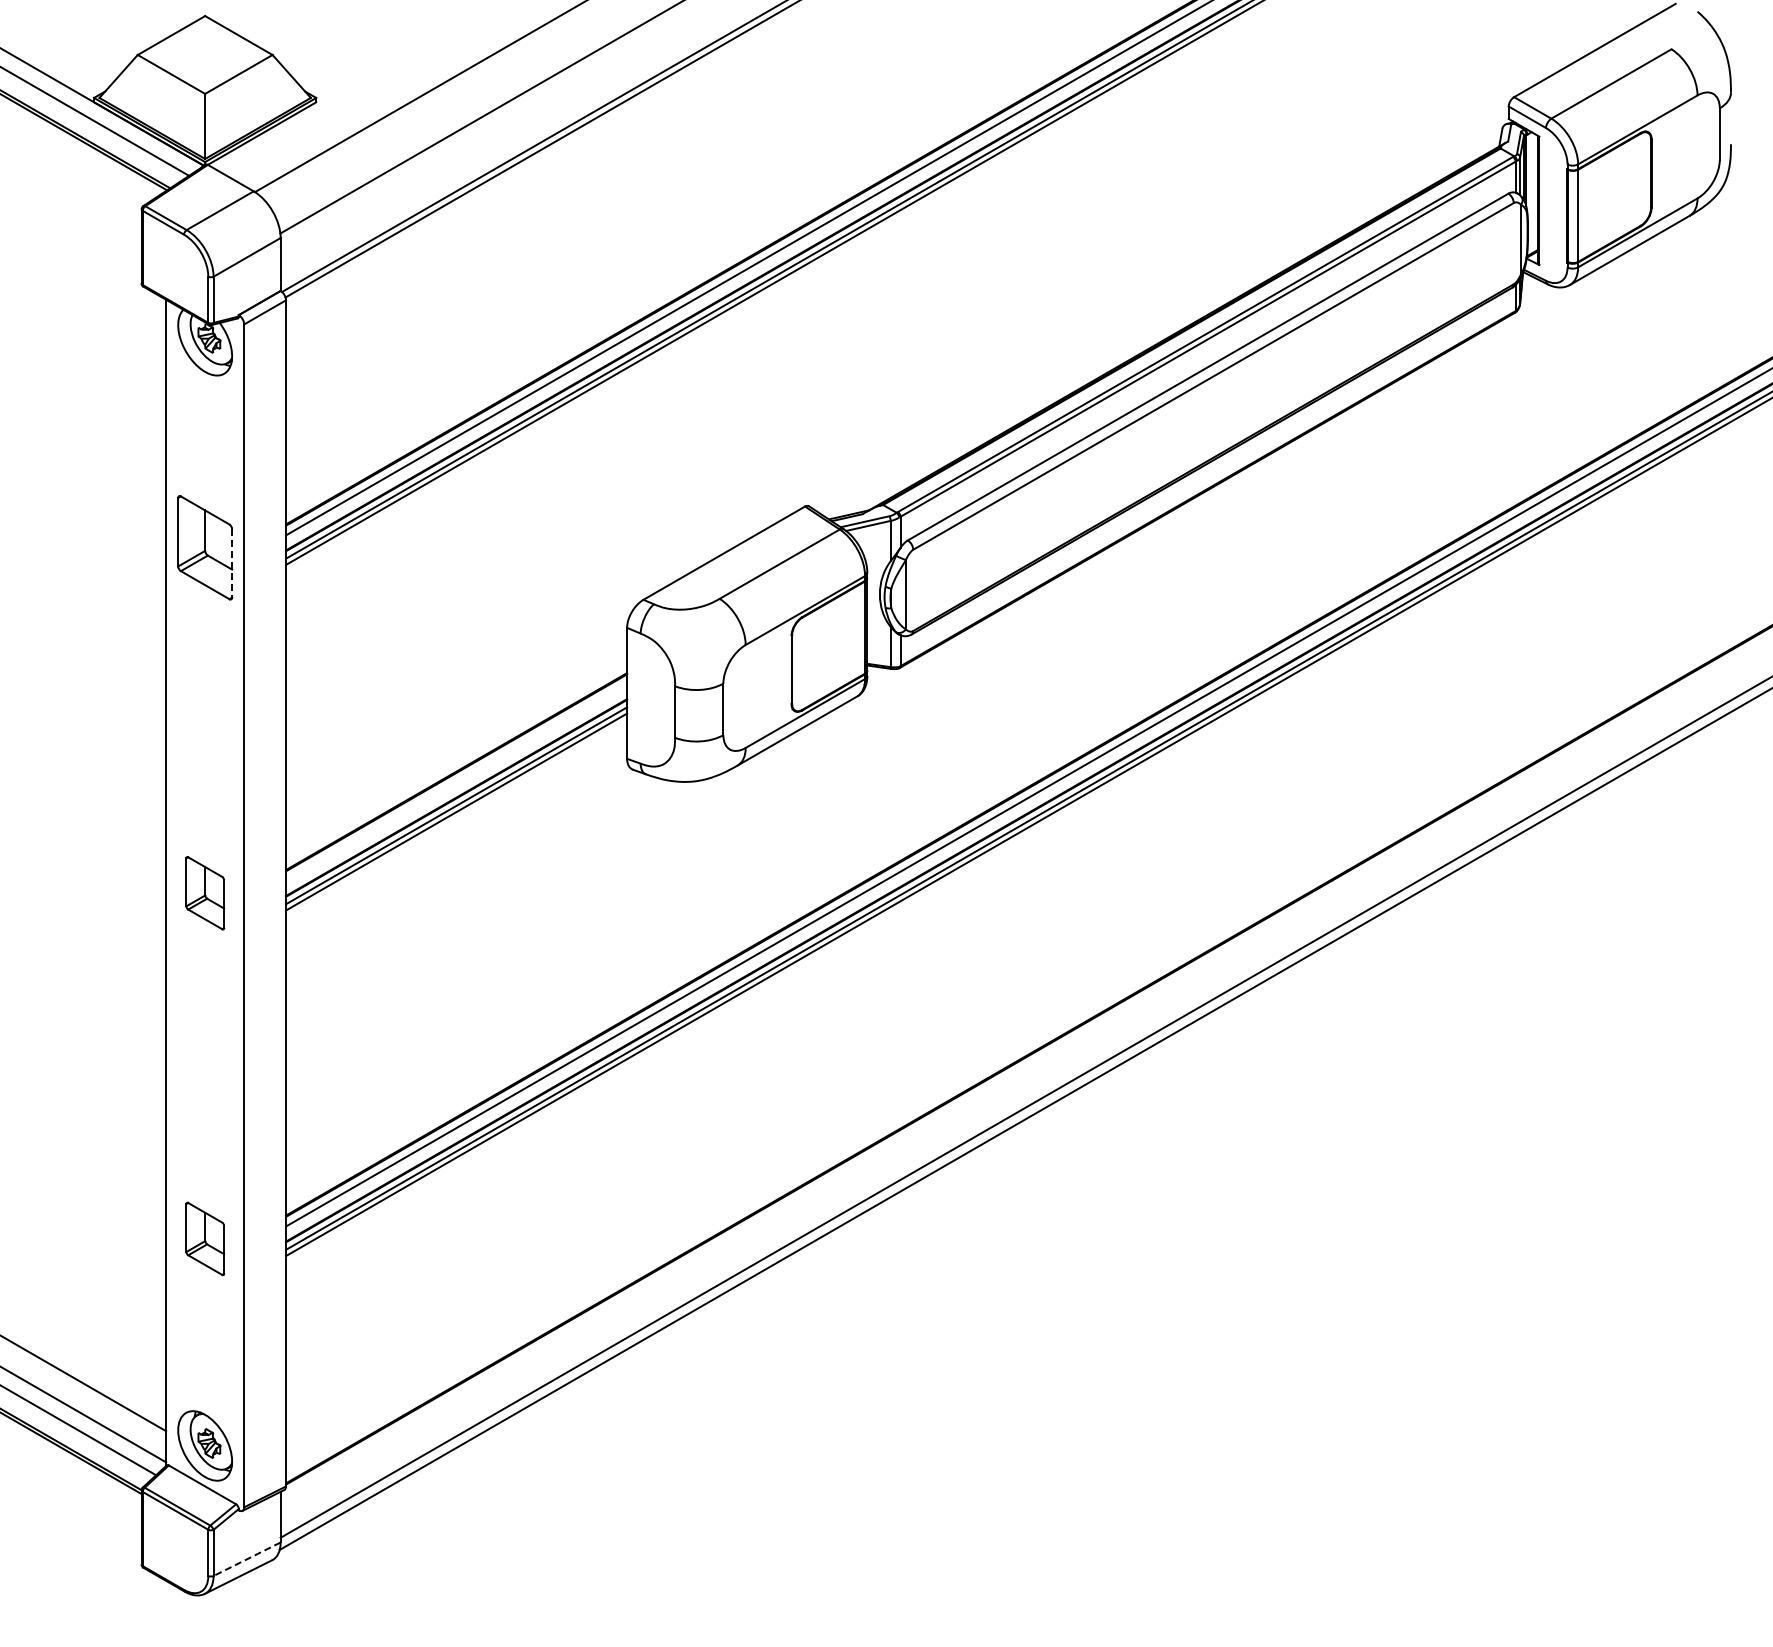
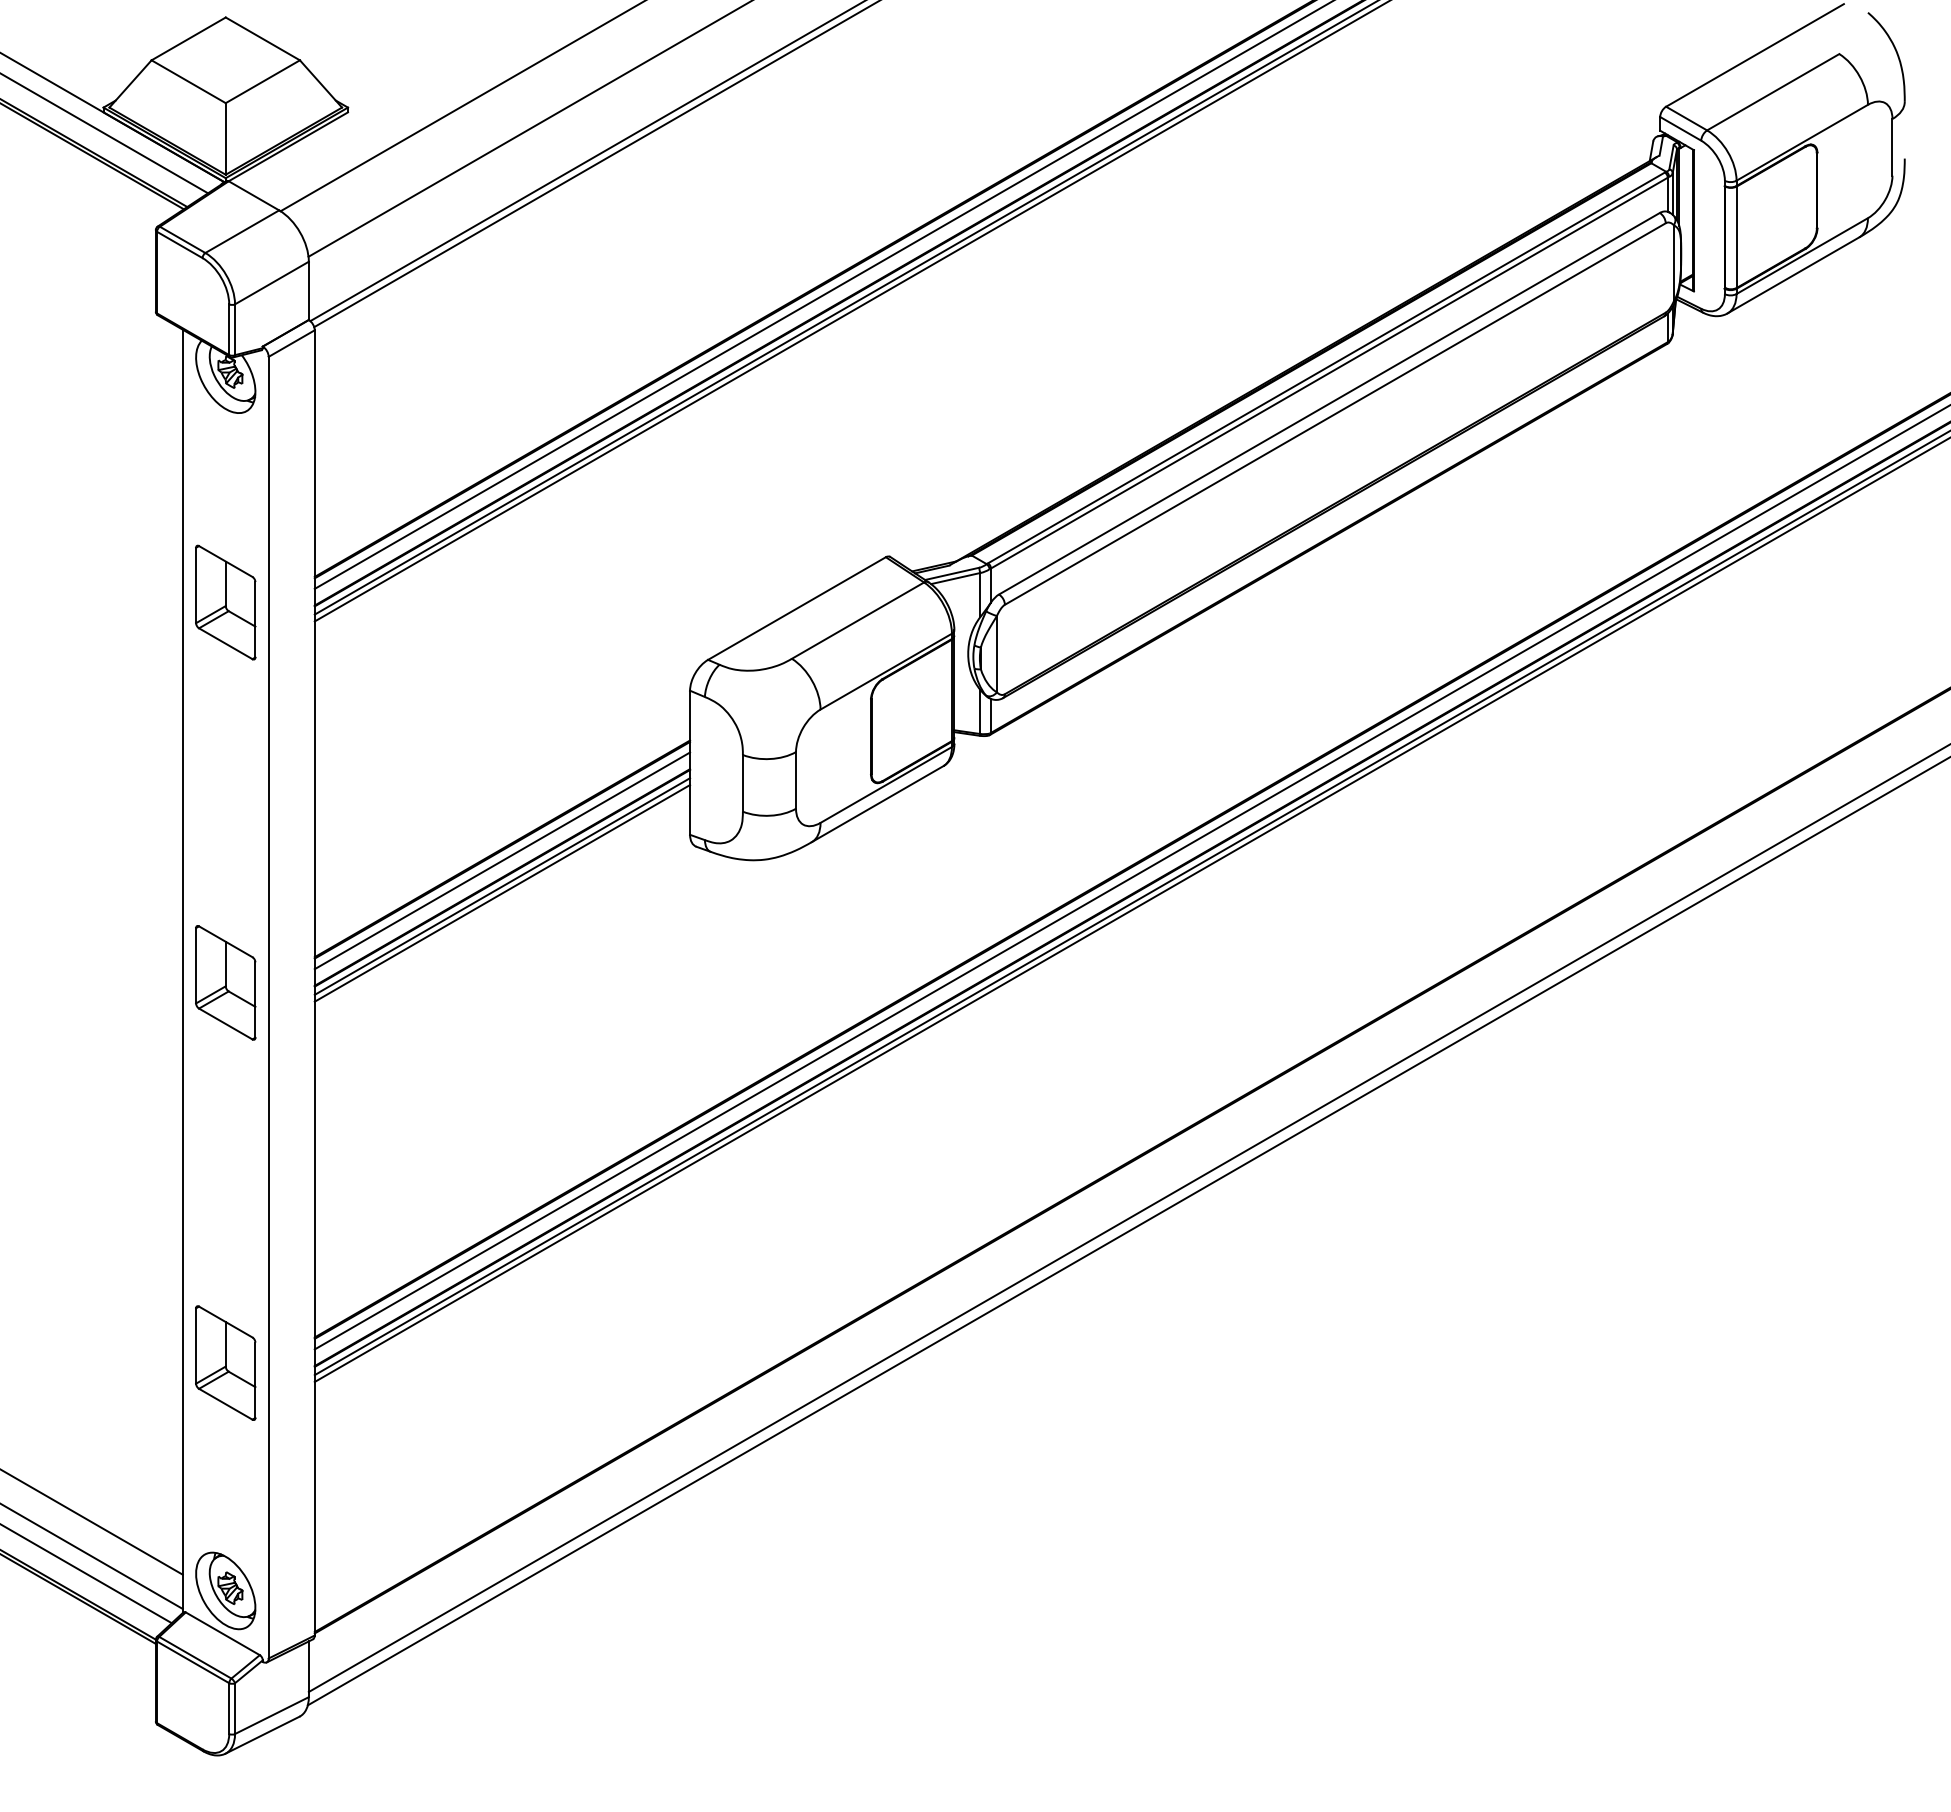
line: (232, 563) -> (255, 619), dashed -> solid
line: (456, 782) -> (502, 860), added
part: (205, 892) -> (226, 981), size x1.43
part: (205, 1238) -> (226, 1362), size x1.43
line: (246, 1559) -> (271, 1715), dashed -> solid

